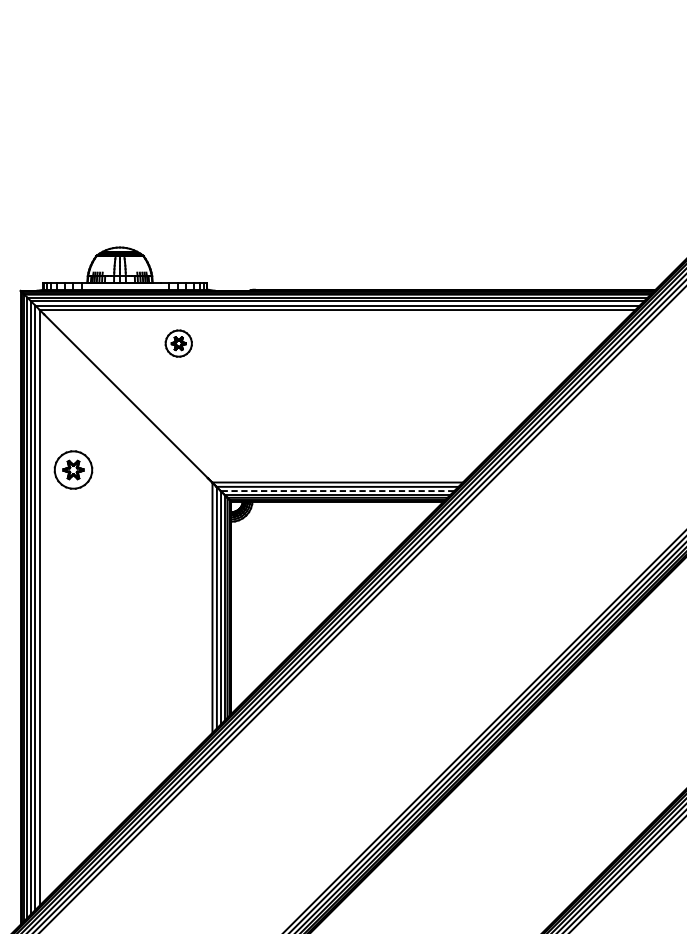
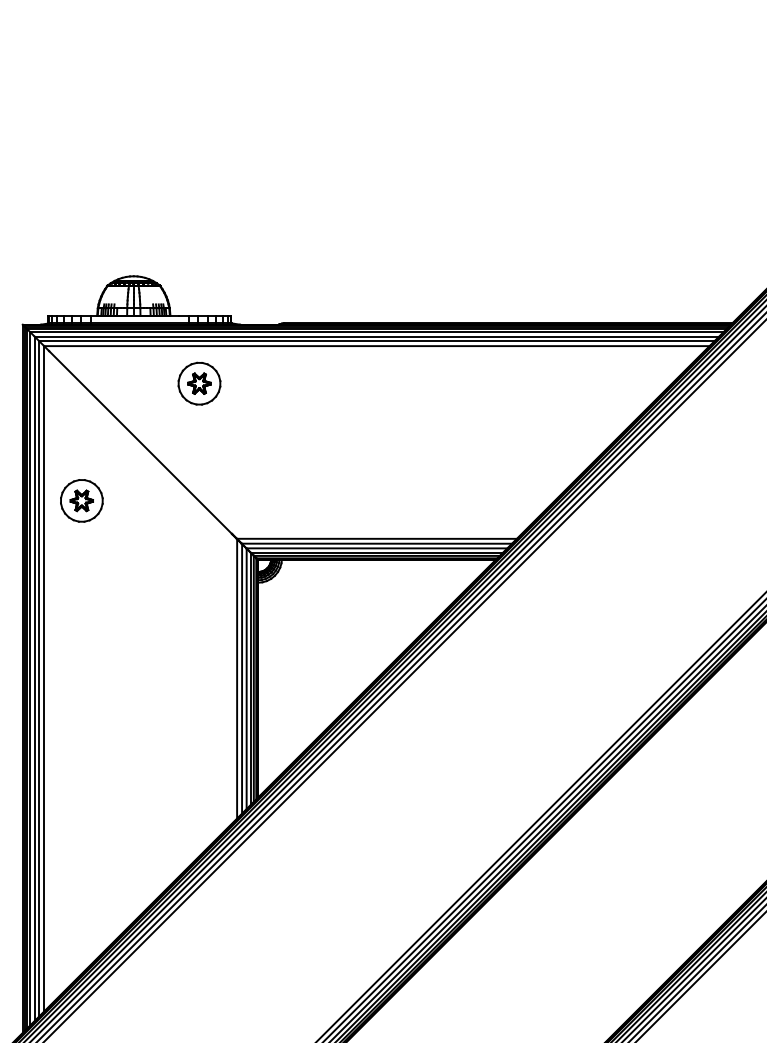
part: (178, 343) -> (199, 383), size x1.43
part: (73, 469) -> (81, 500), moved
line: (337, 491) -> (376, 548), dashed -> solid

